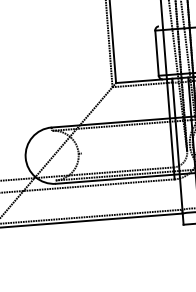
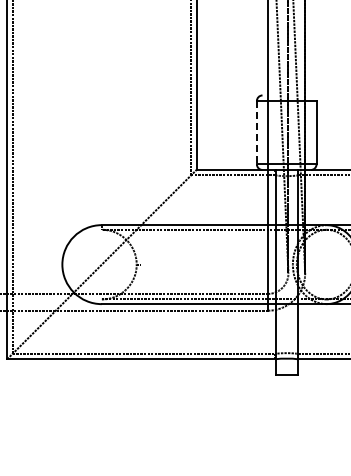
line: (156, 53) -> (256, 132), solid -> dashed

